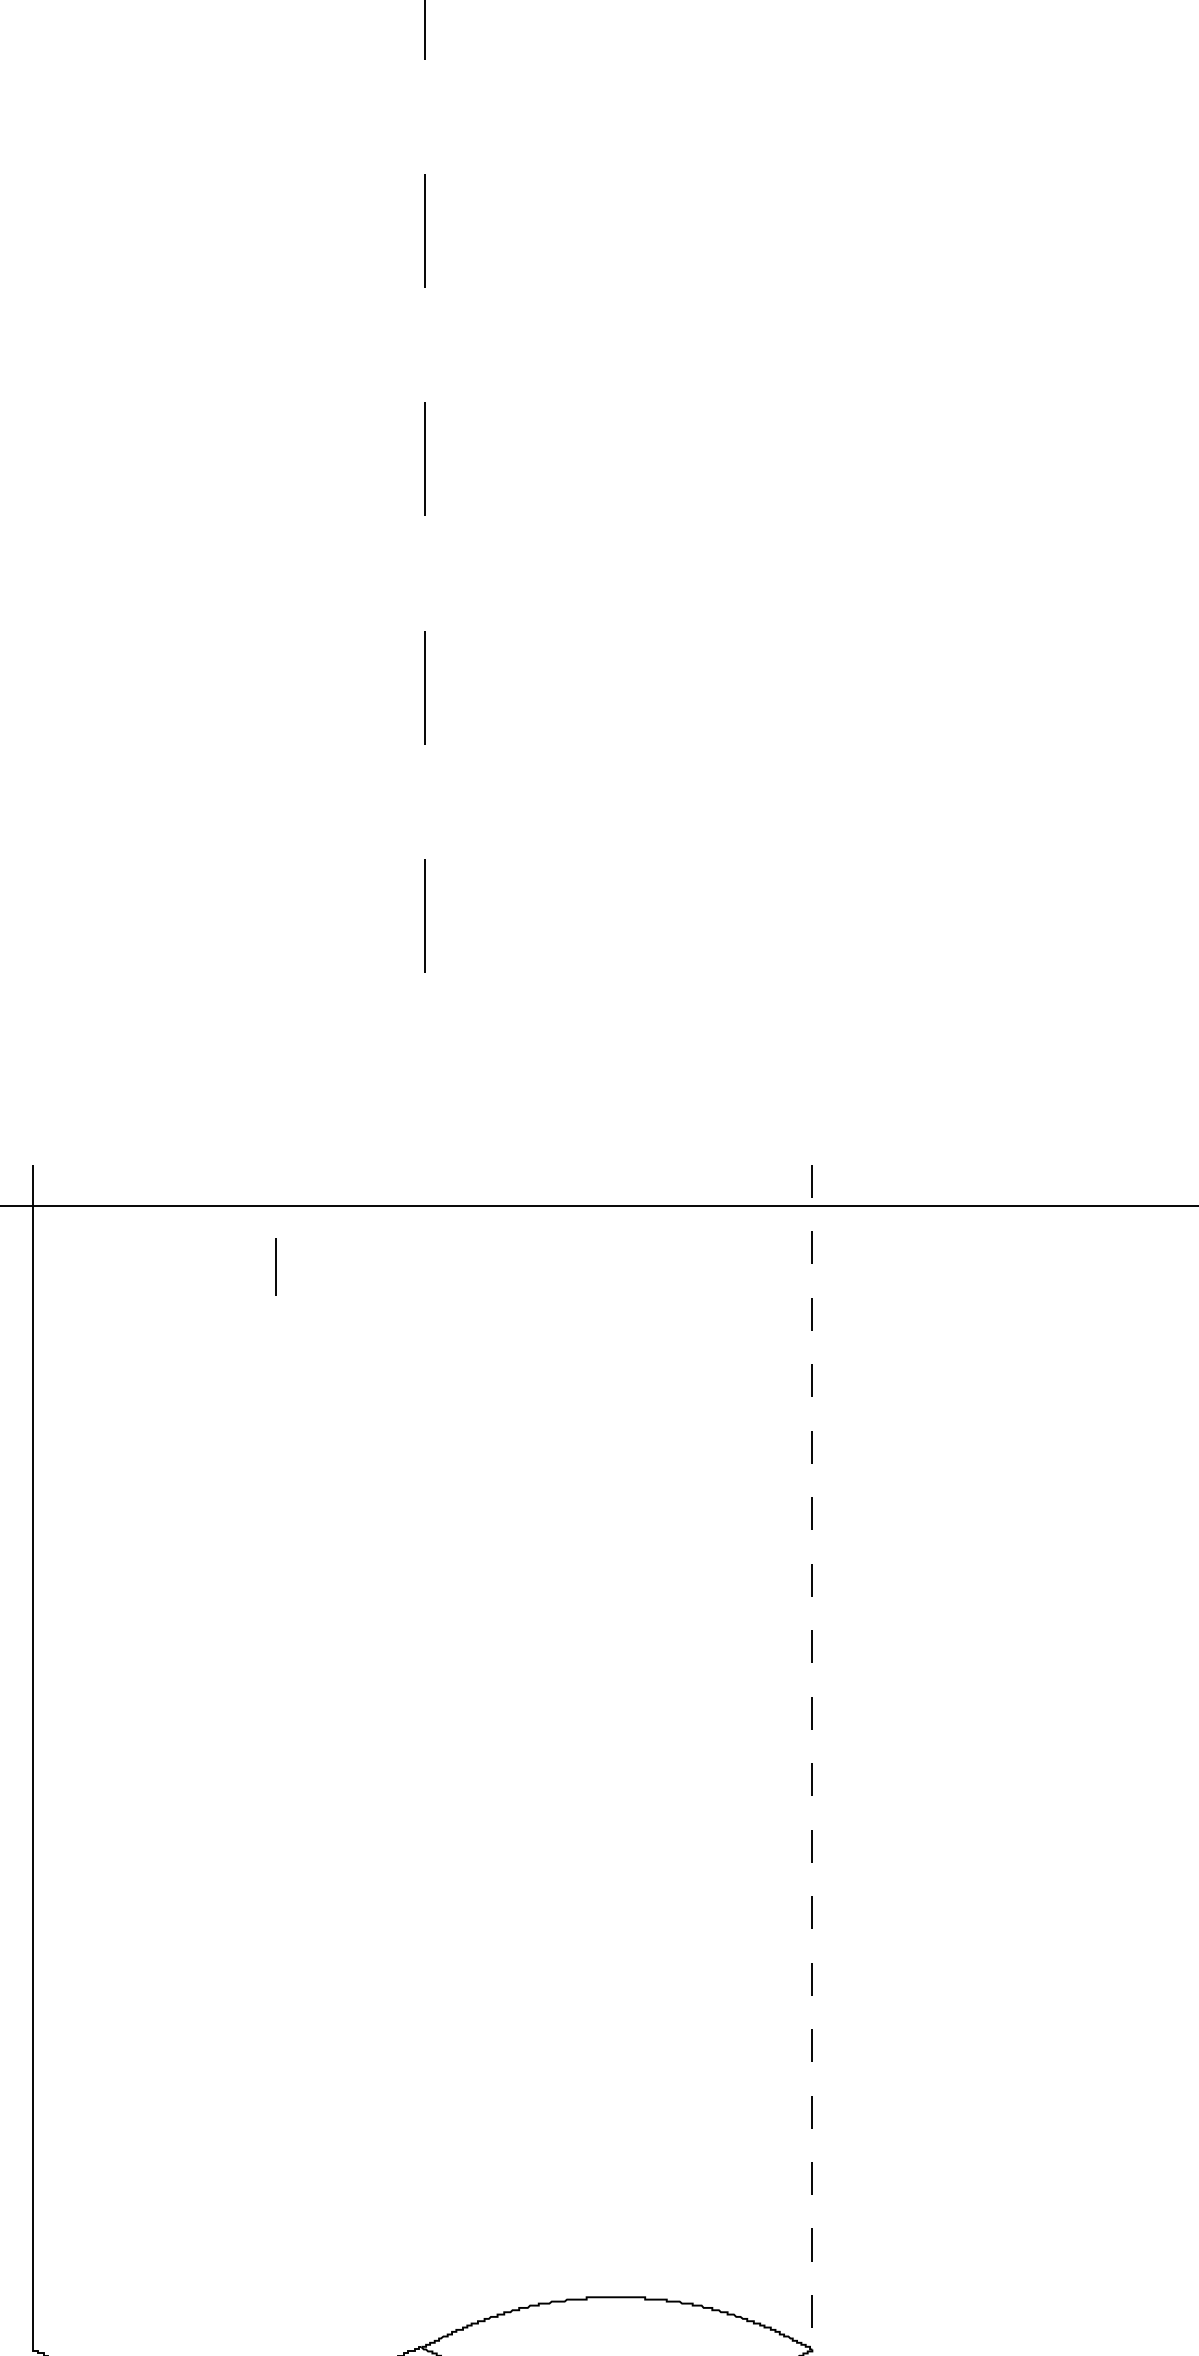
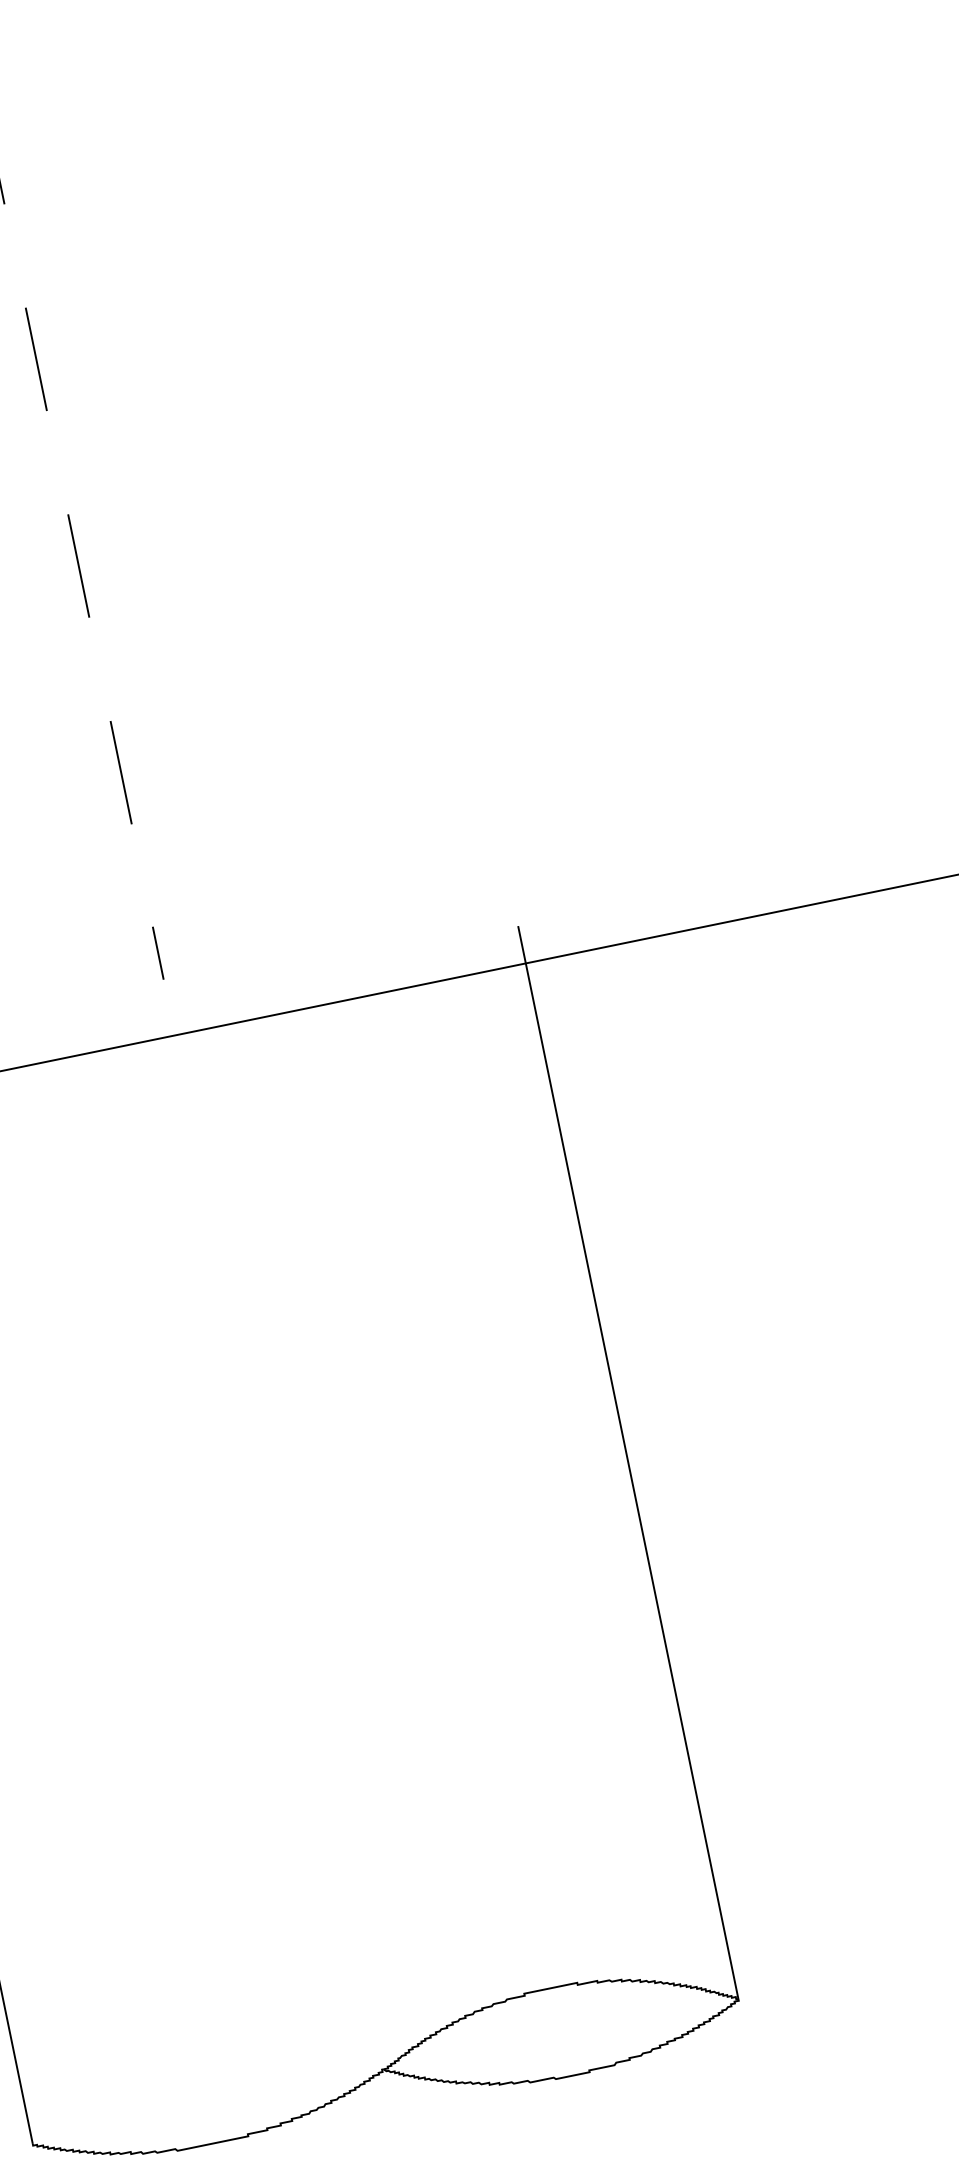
line: (275, 1266) -> (157, 952), moved
line: (812, 1757) -> (628, 1462), dashed -> solid

